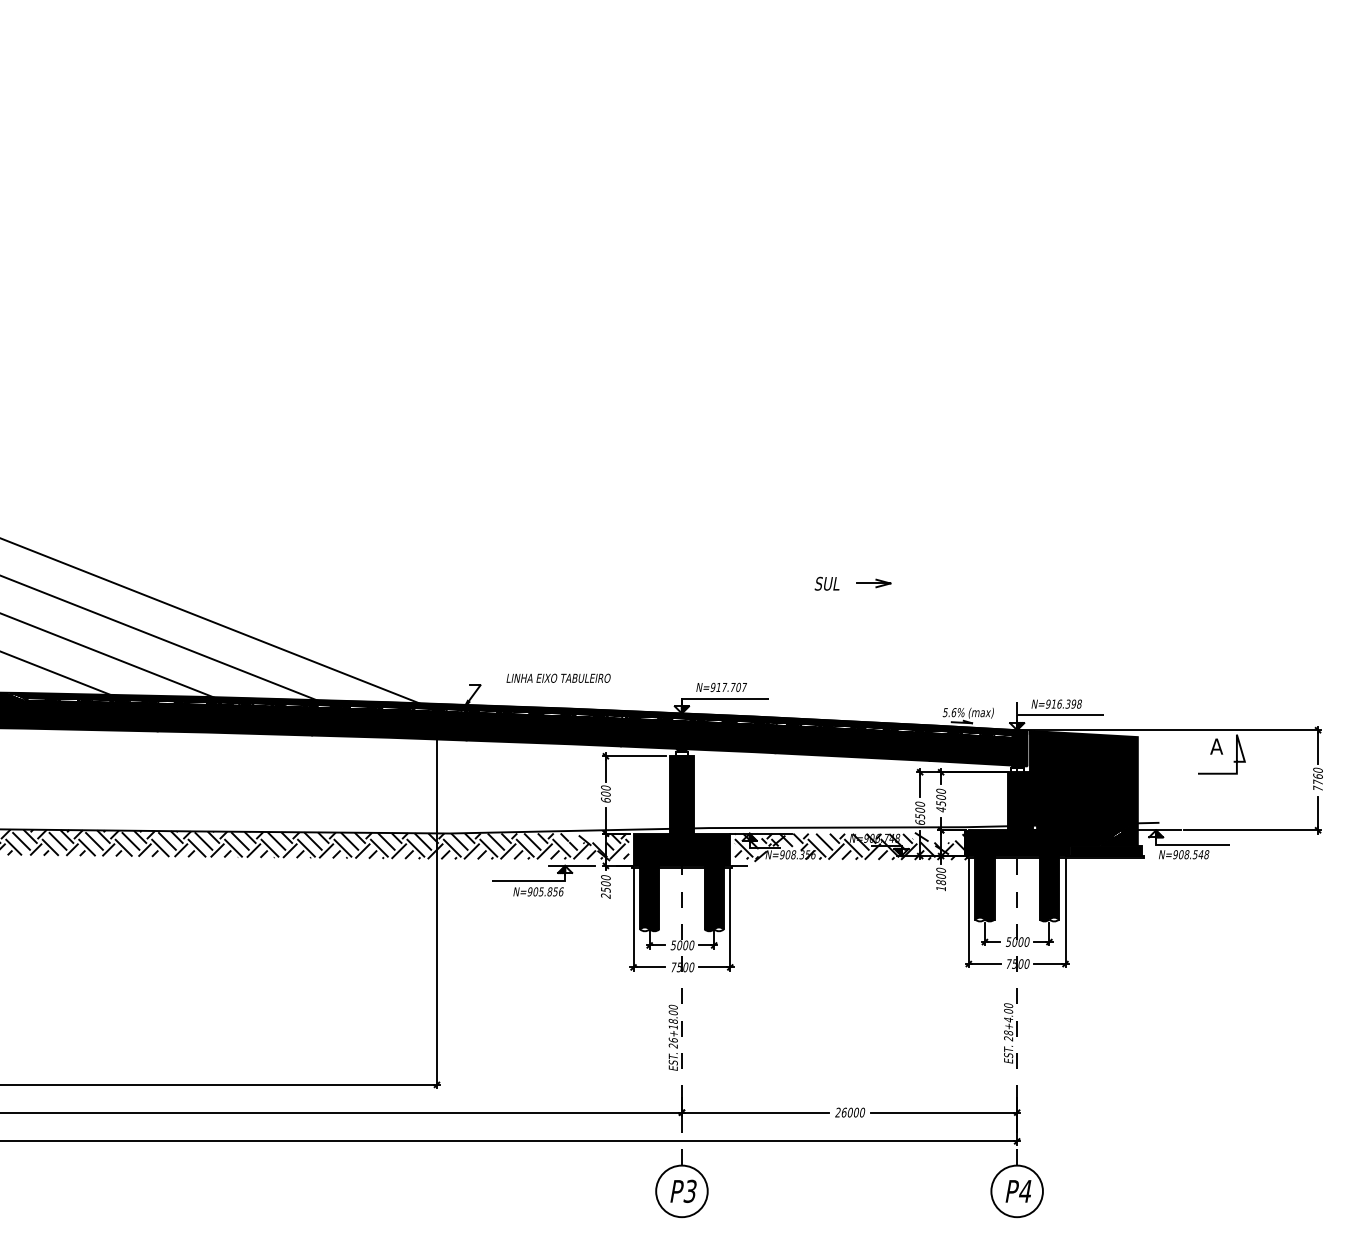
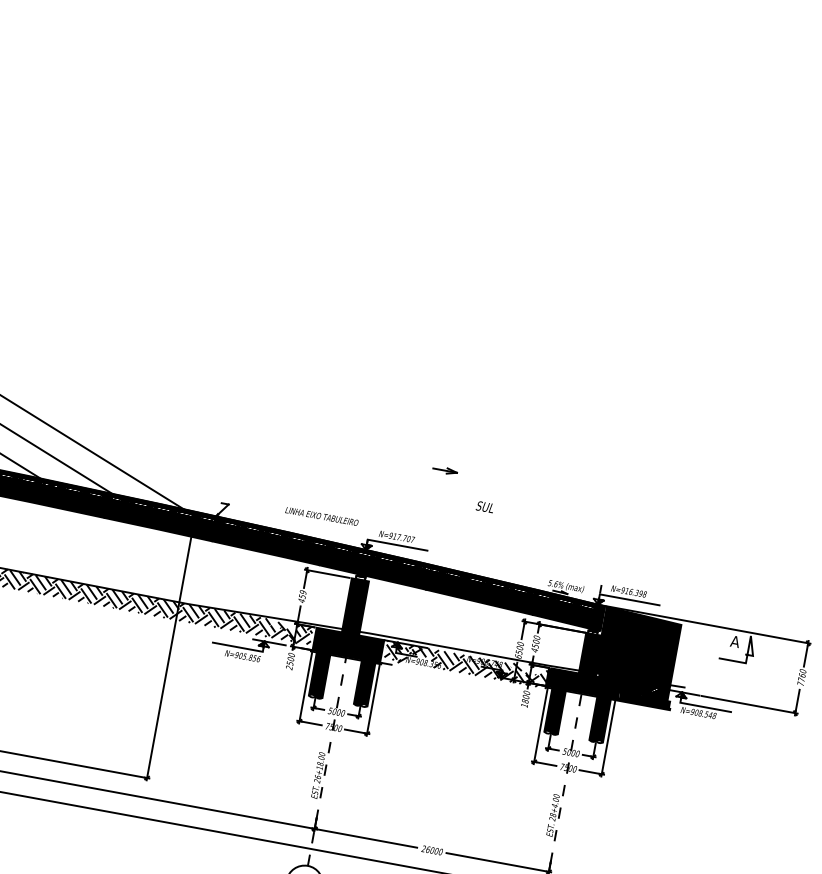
text: (826, 583) -> (484, 506), moved
part: (873, 583) -> (445, 470), moved
text: (558, 677) -> (321, 515), moved
text: (605, 794) -> (302, 596), 600 -> 459

